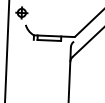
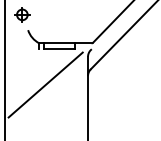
line: (37, 67) -> (45, 84), added

